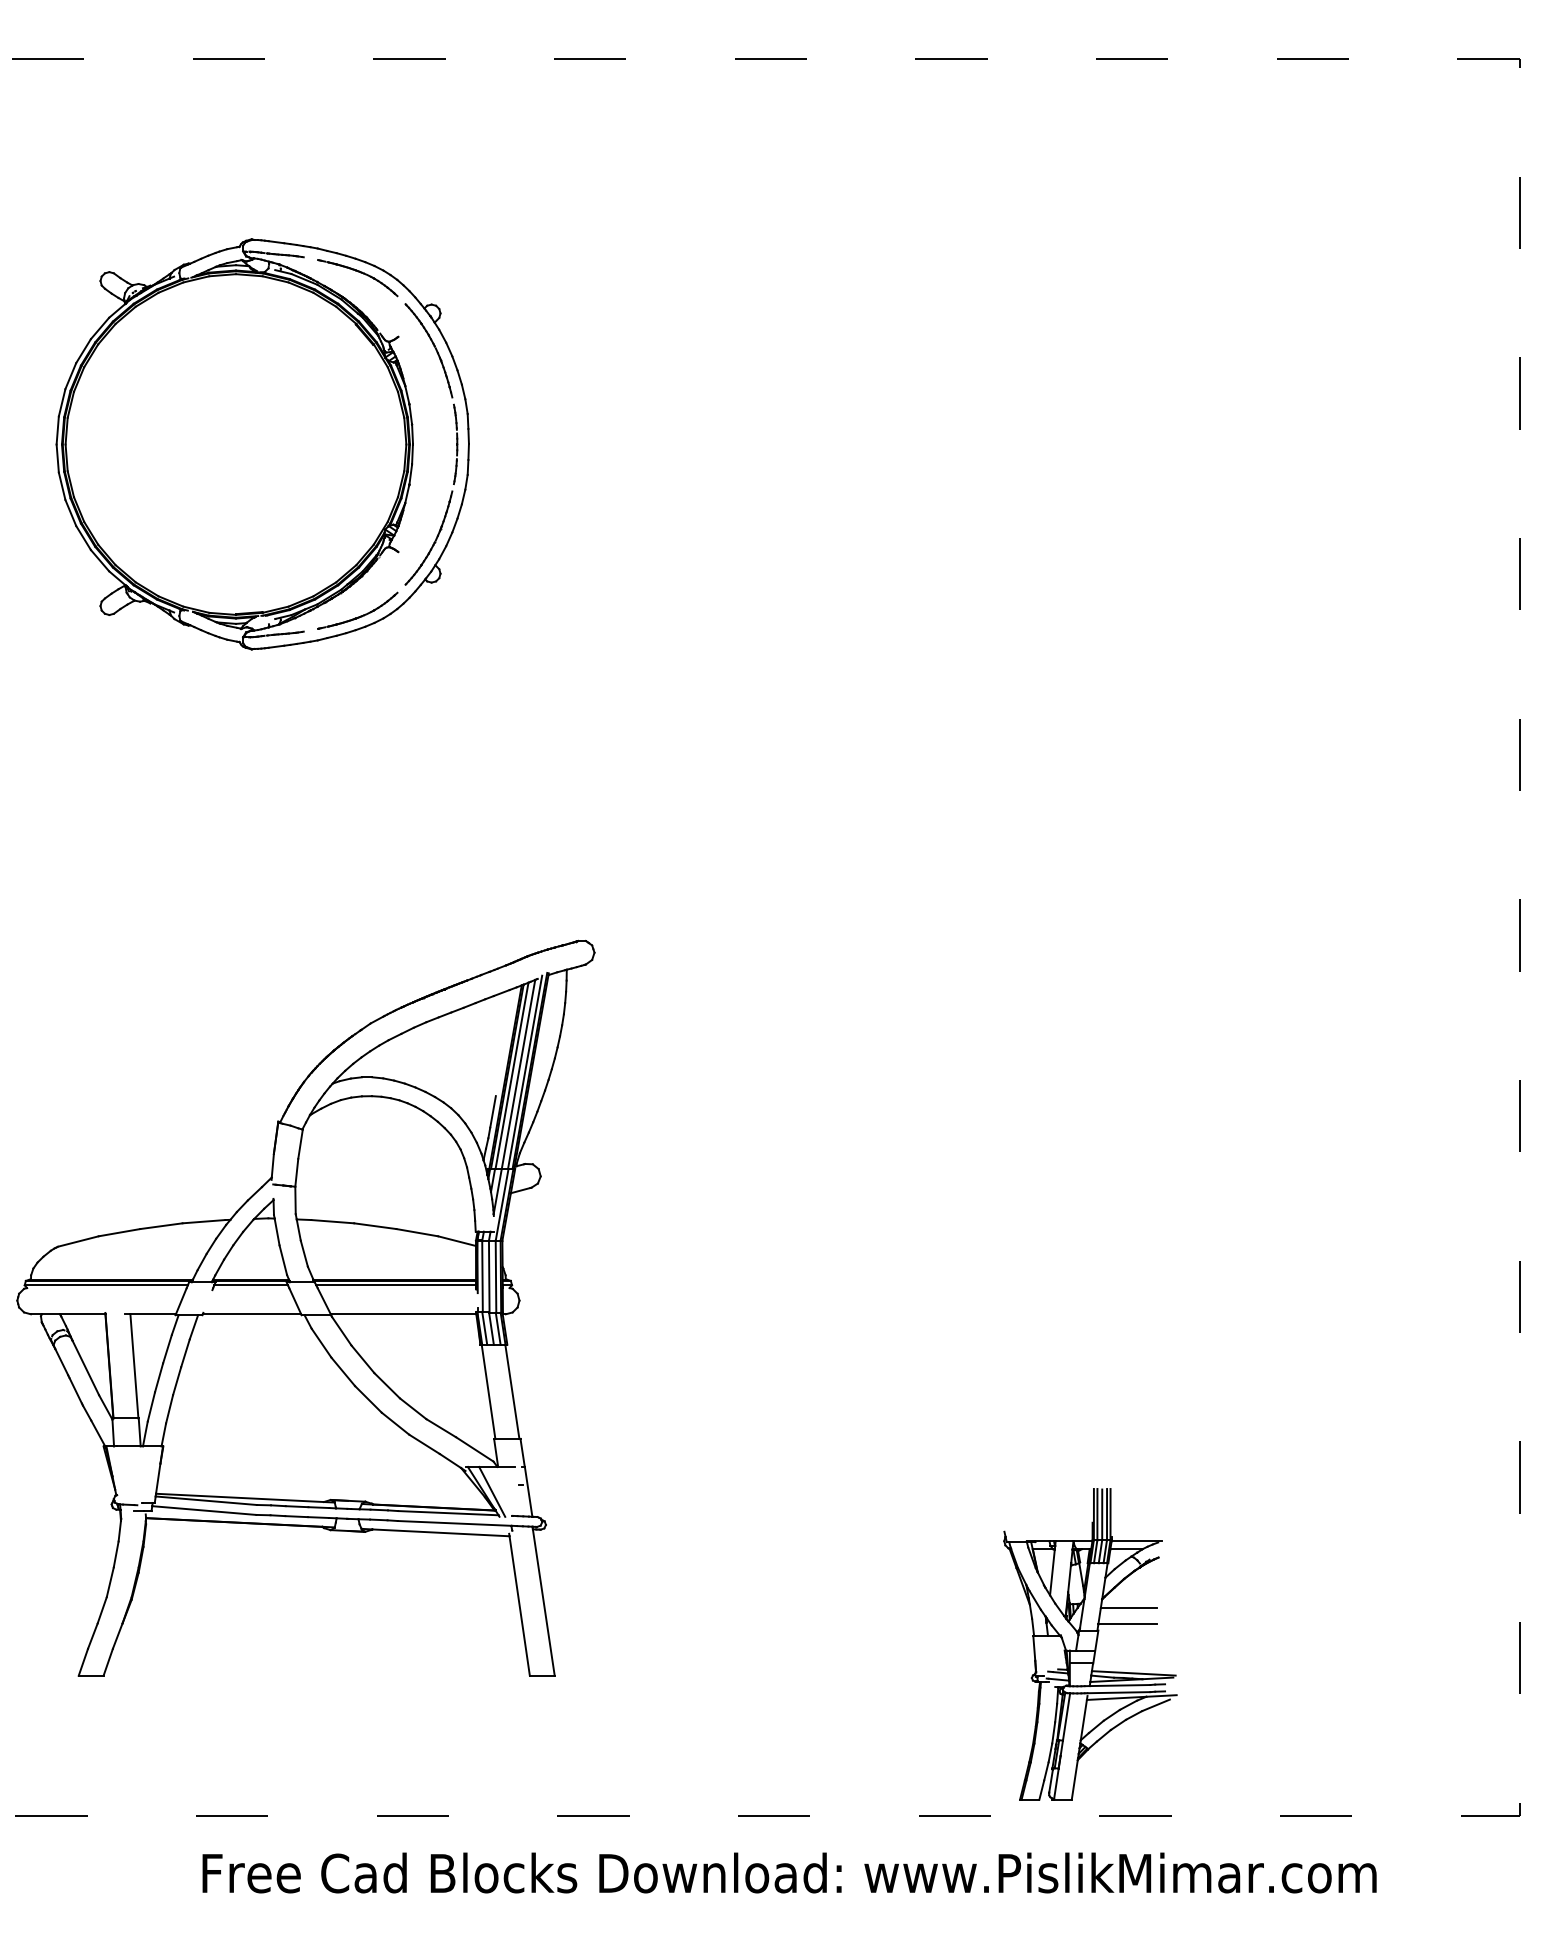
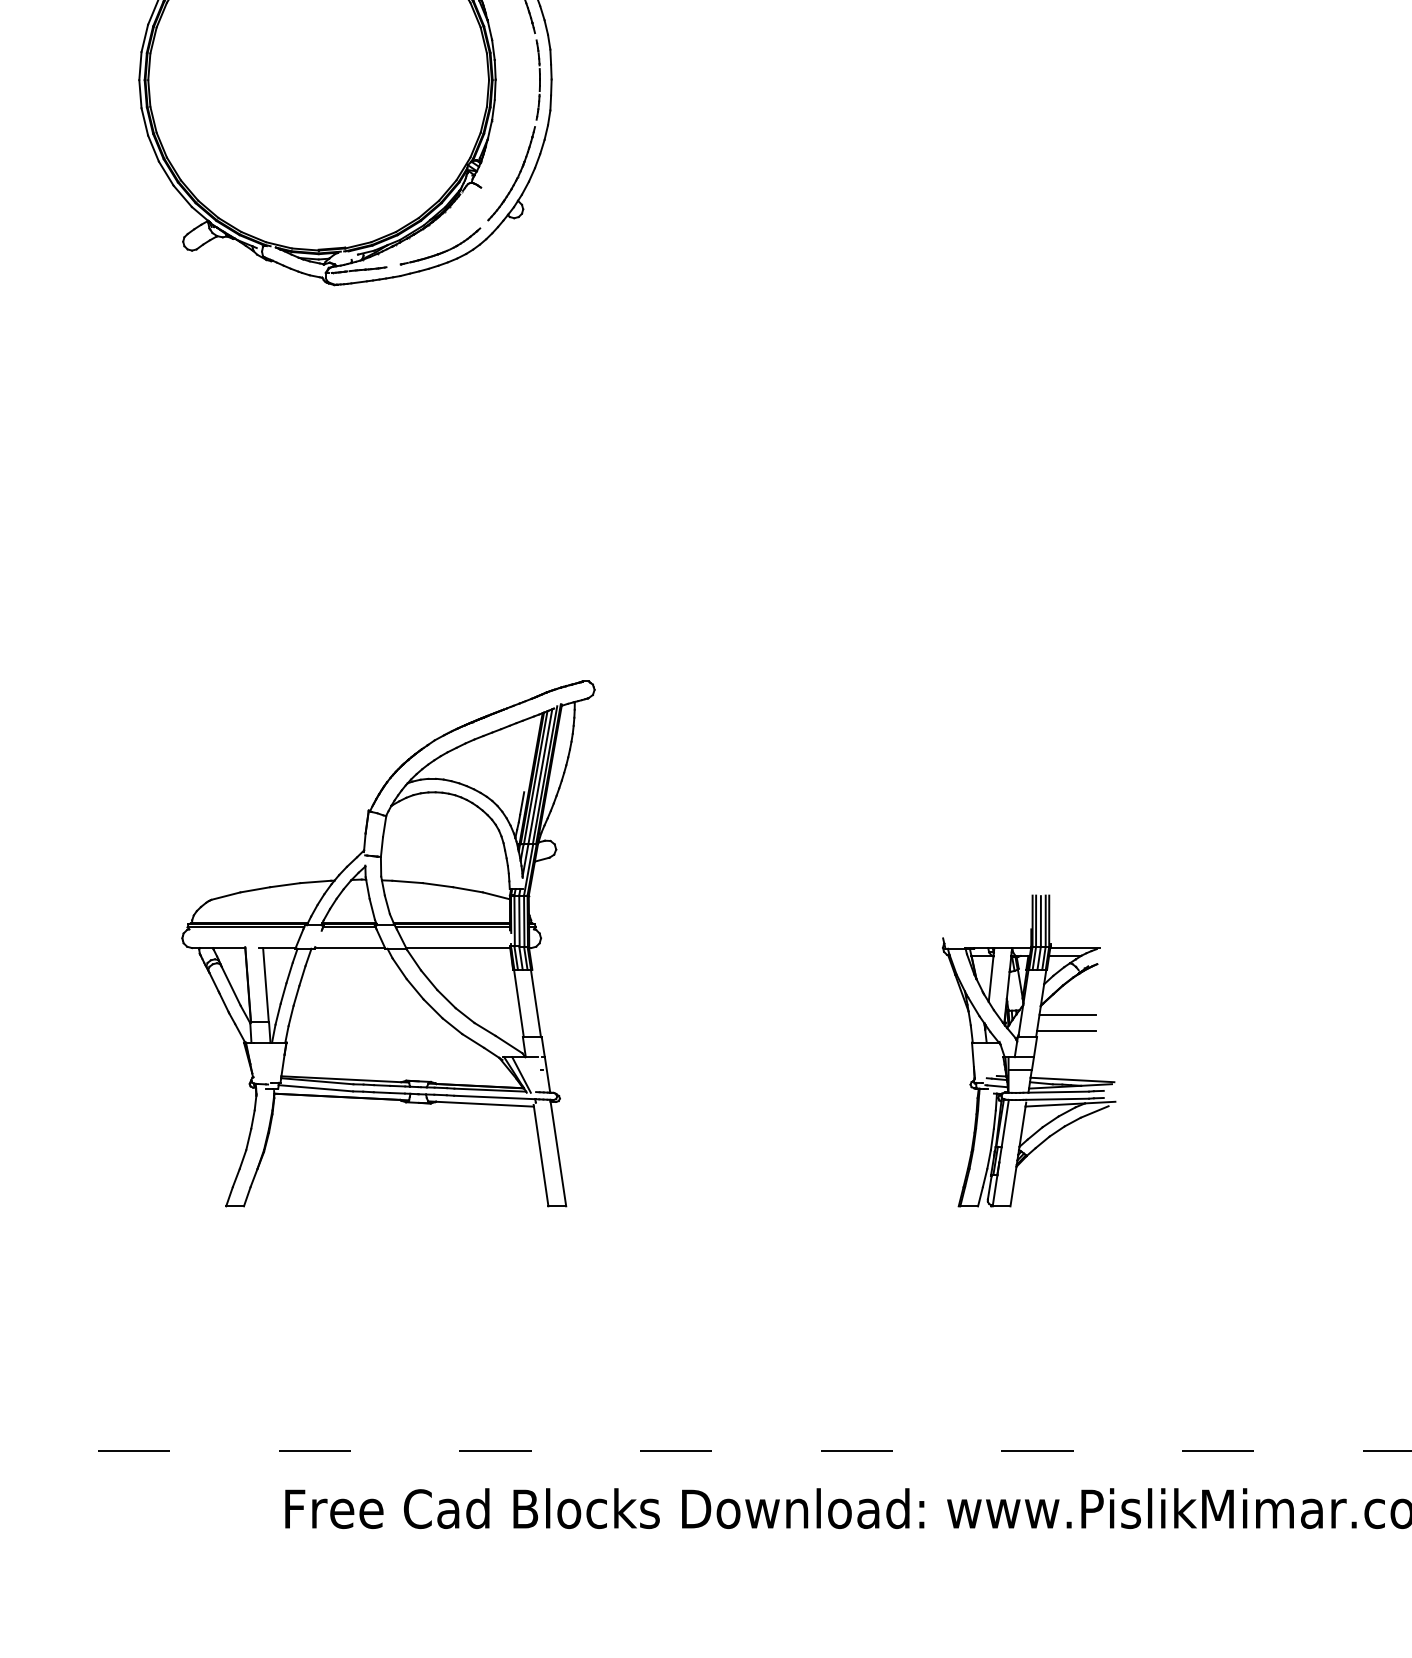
part: (305, 1307) -> (388, 943), size x0.71
part: (1090, 1644) -> (1029, 1051), moved

